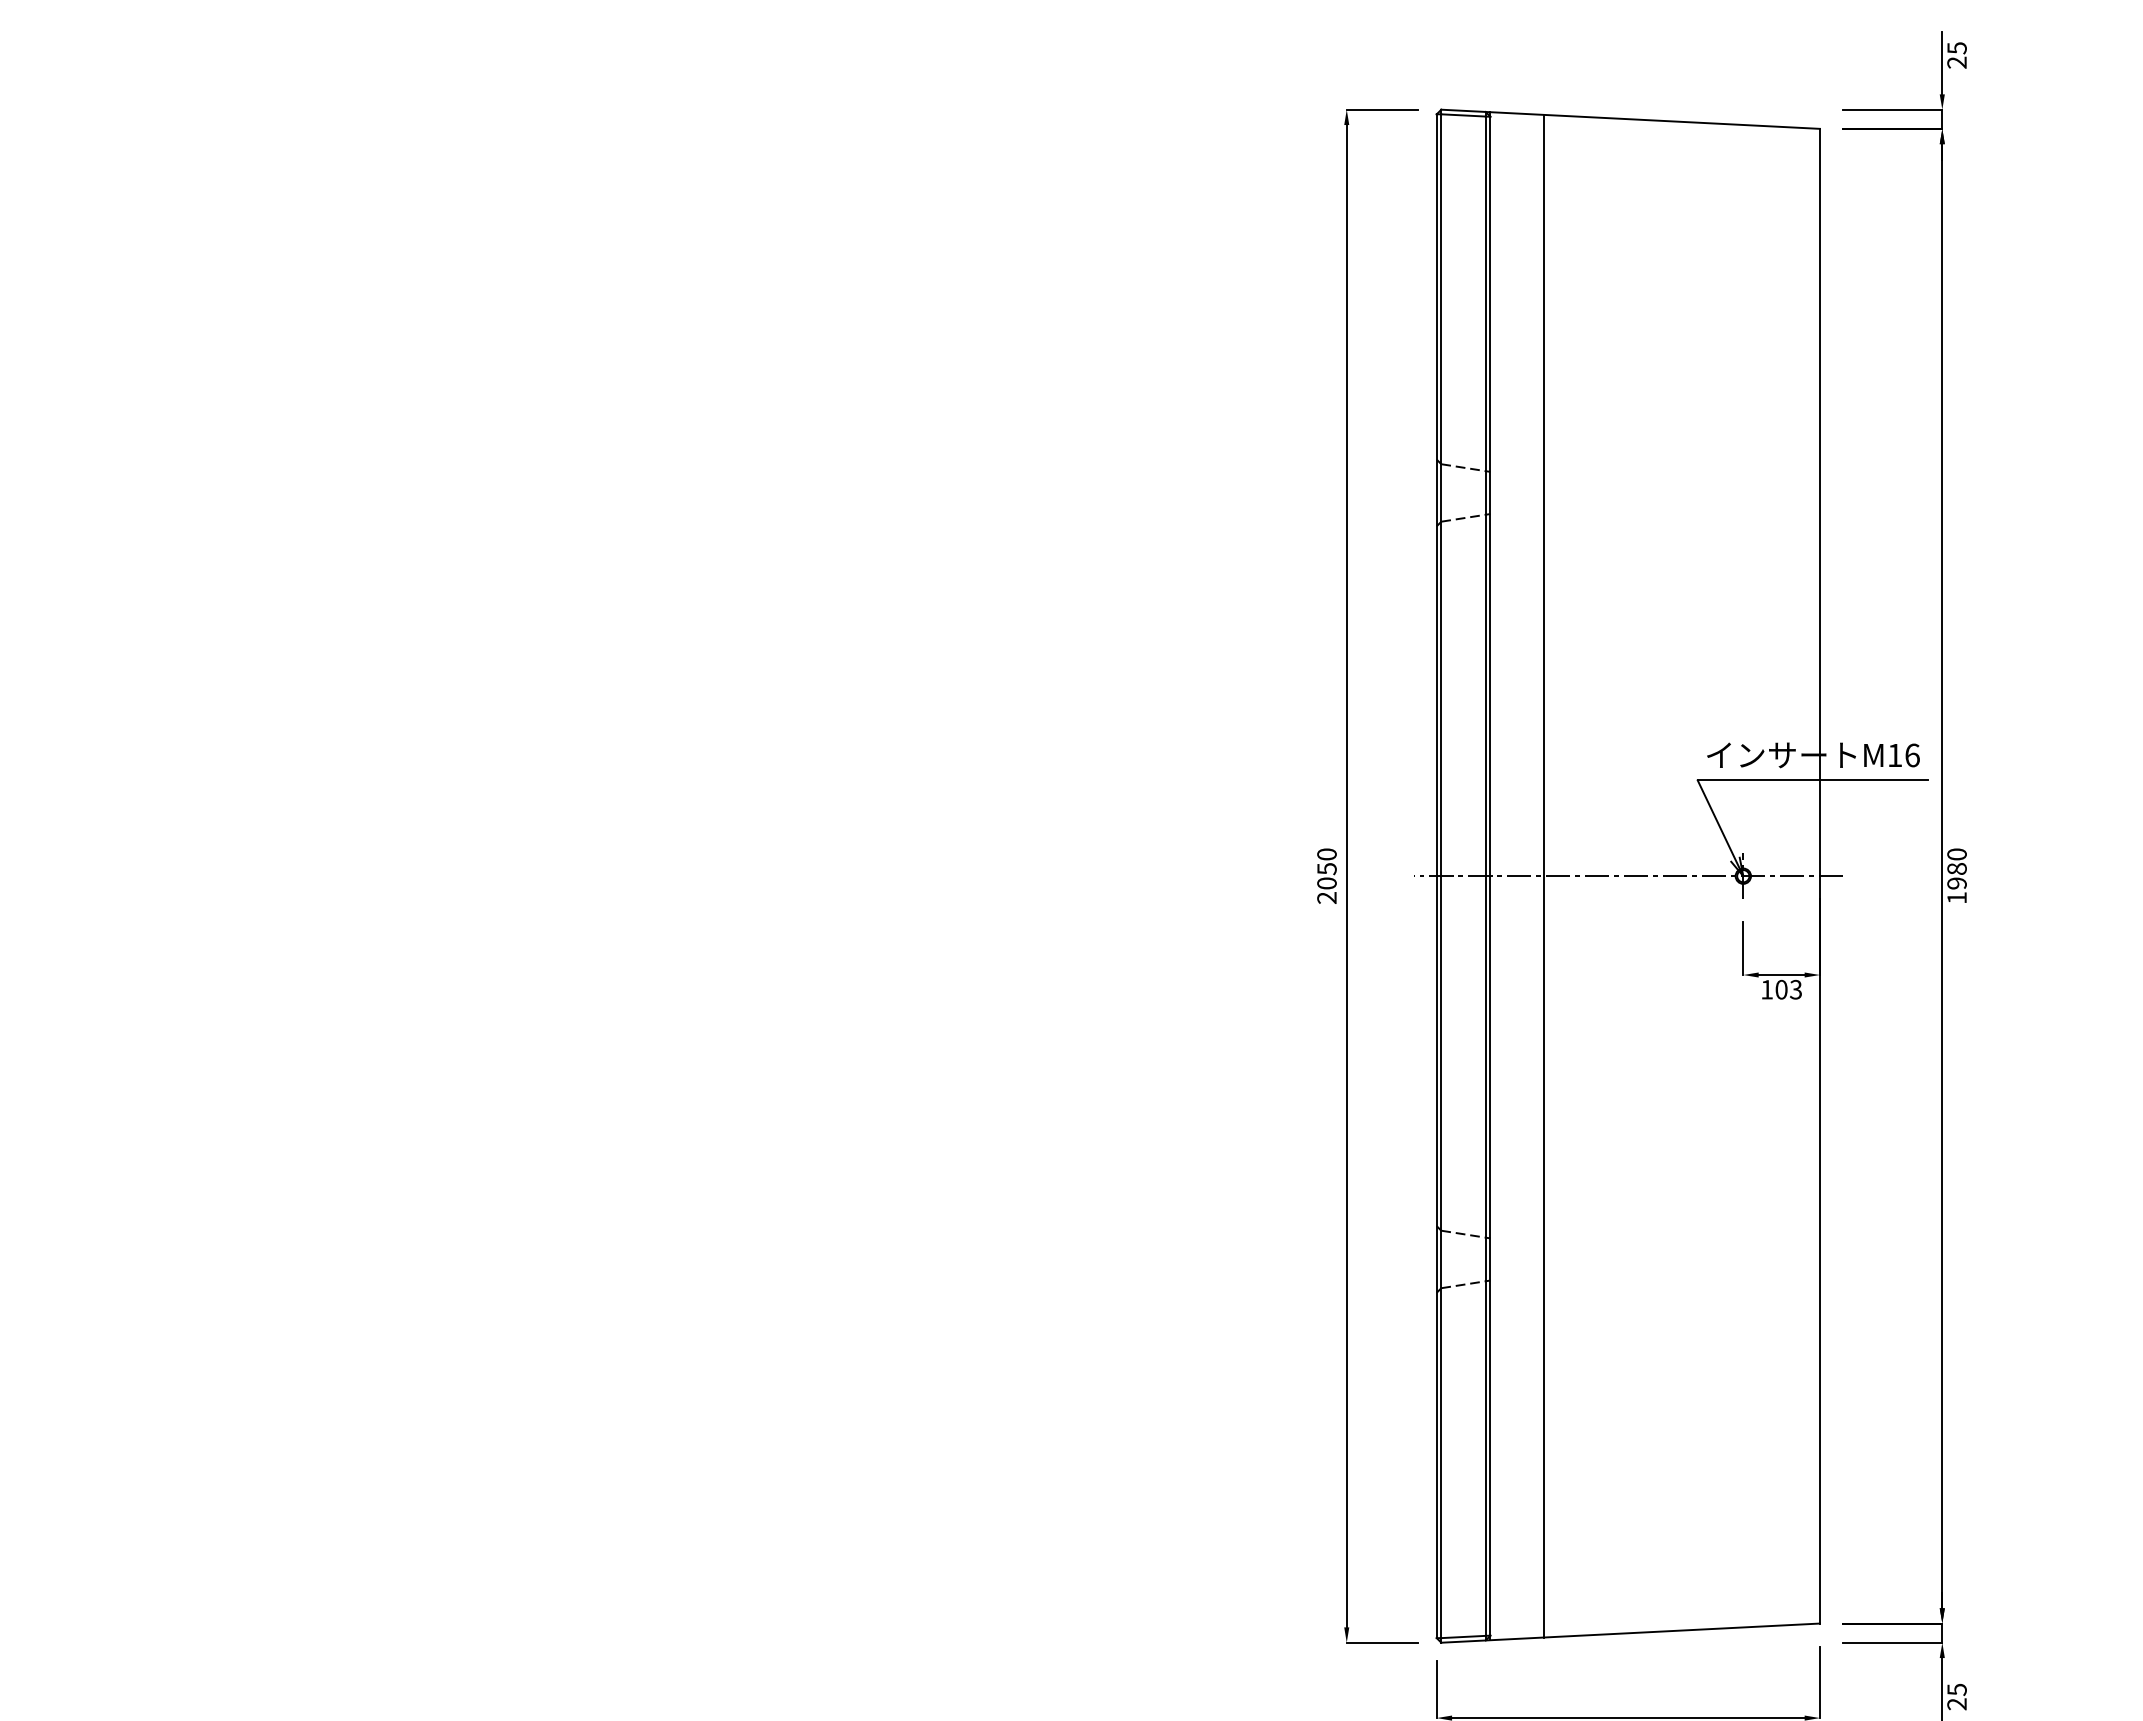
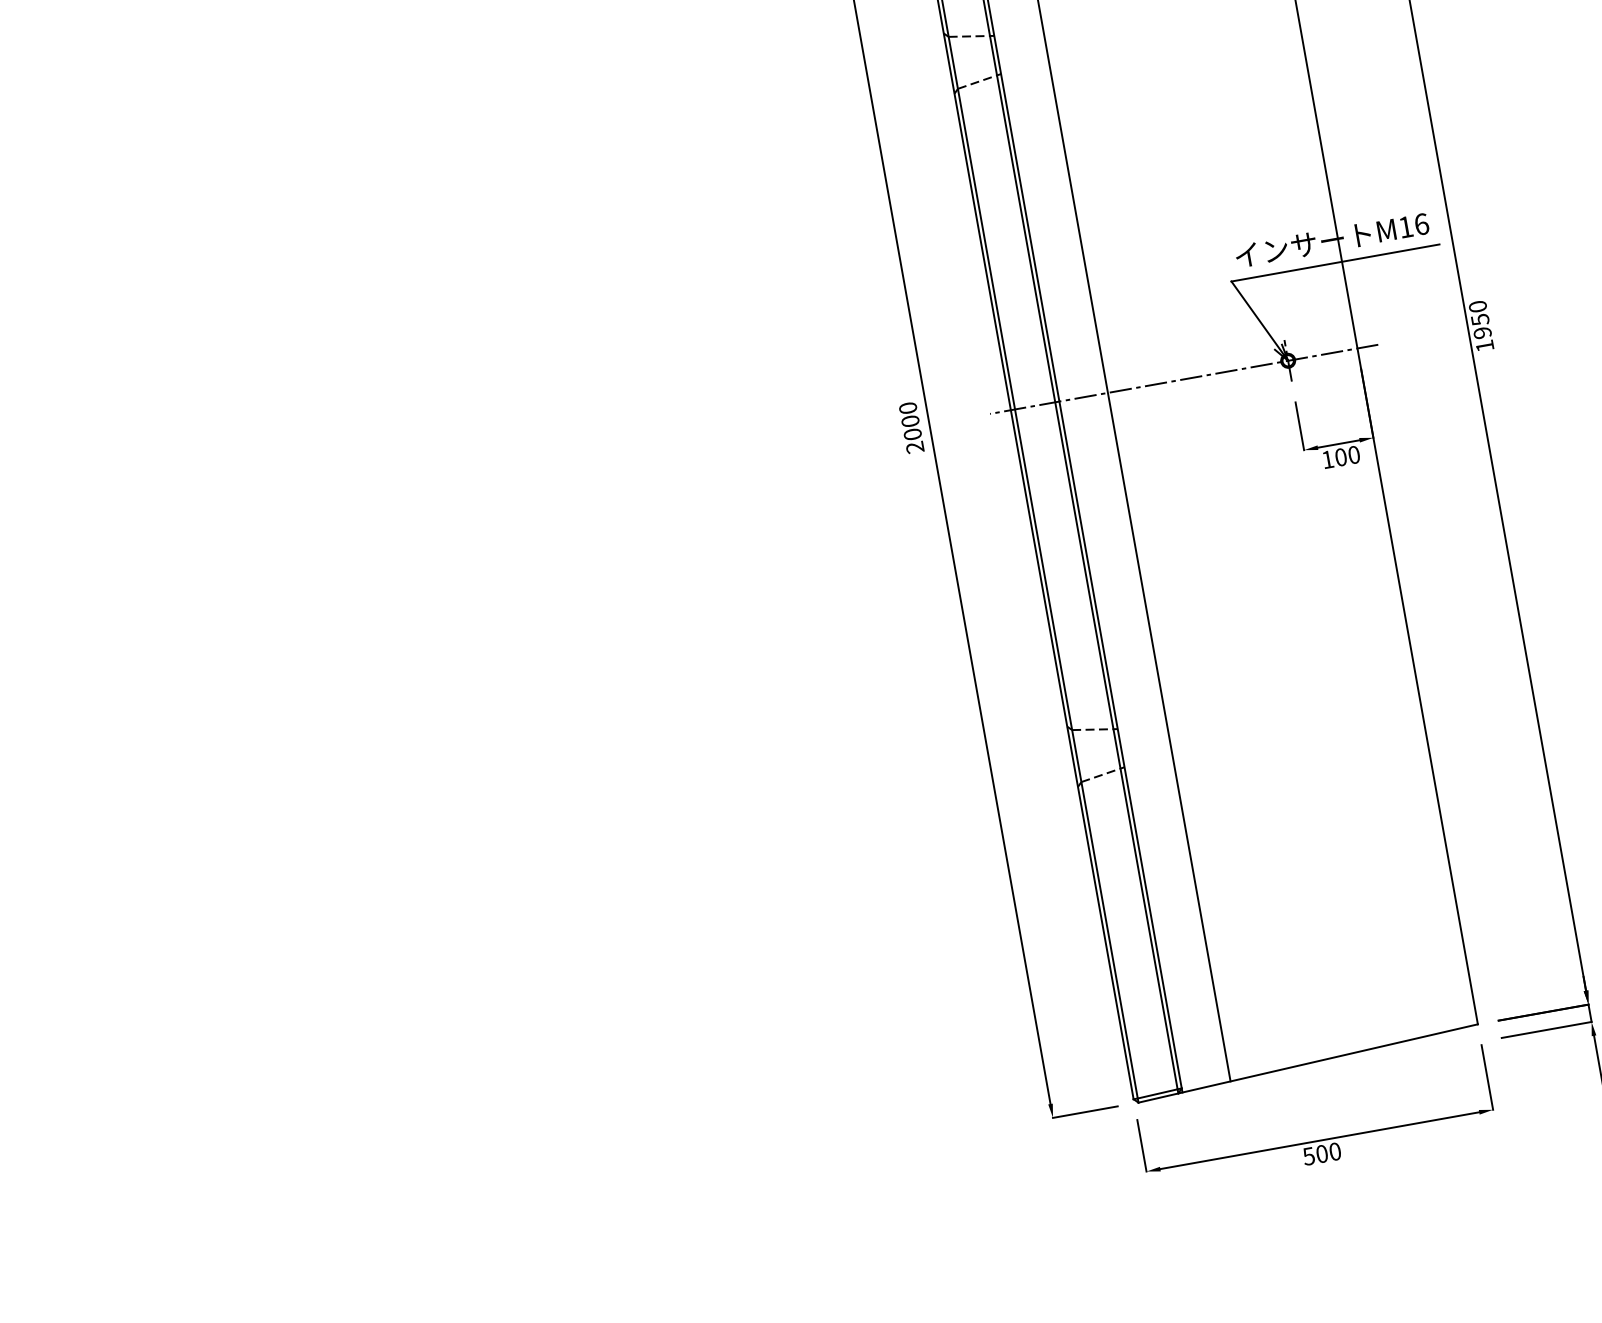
text: (1326, 869) -> (910, 421), 2050 -> 2000
text: (1956, 869) -> (1479, 320), 1980 -> 1950
text: (1796, 989) -> (1354, 454), 103 -> 100

